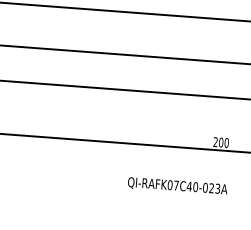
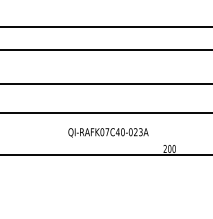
text: (177, 186) -> (108, 132), moved

